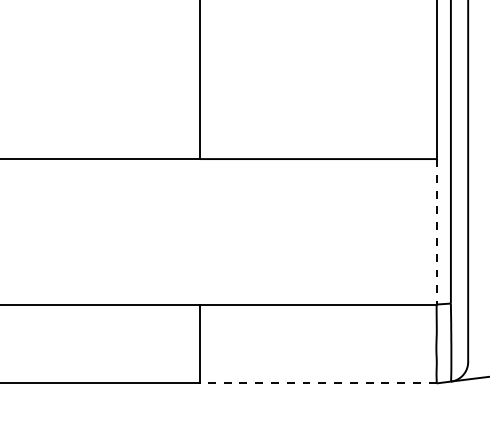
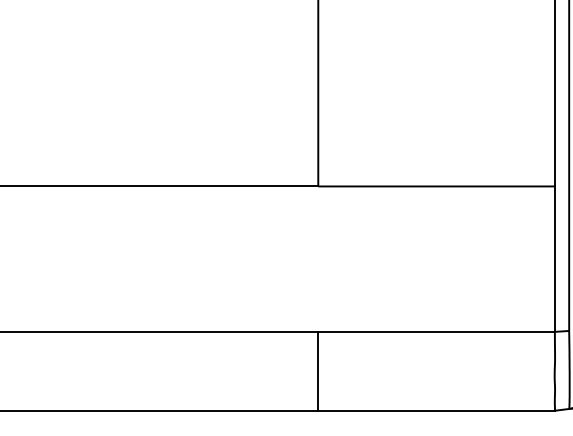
line: (436, 232) -> (554, 259), dashed -> solid
line: (318, 383) -> (436, 410), dashed -> solid

